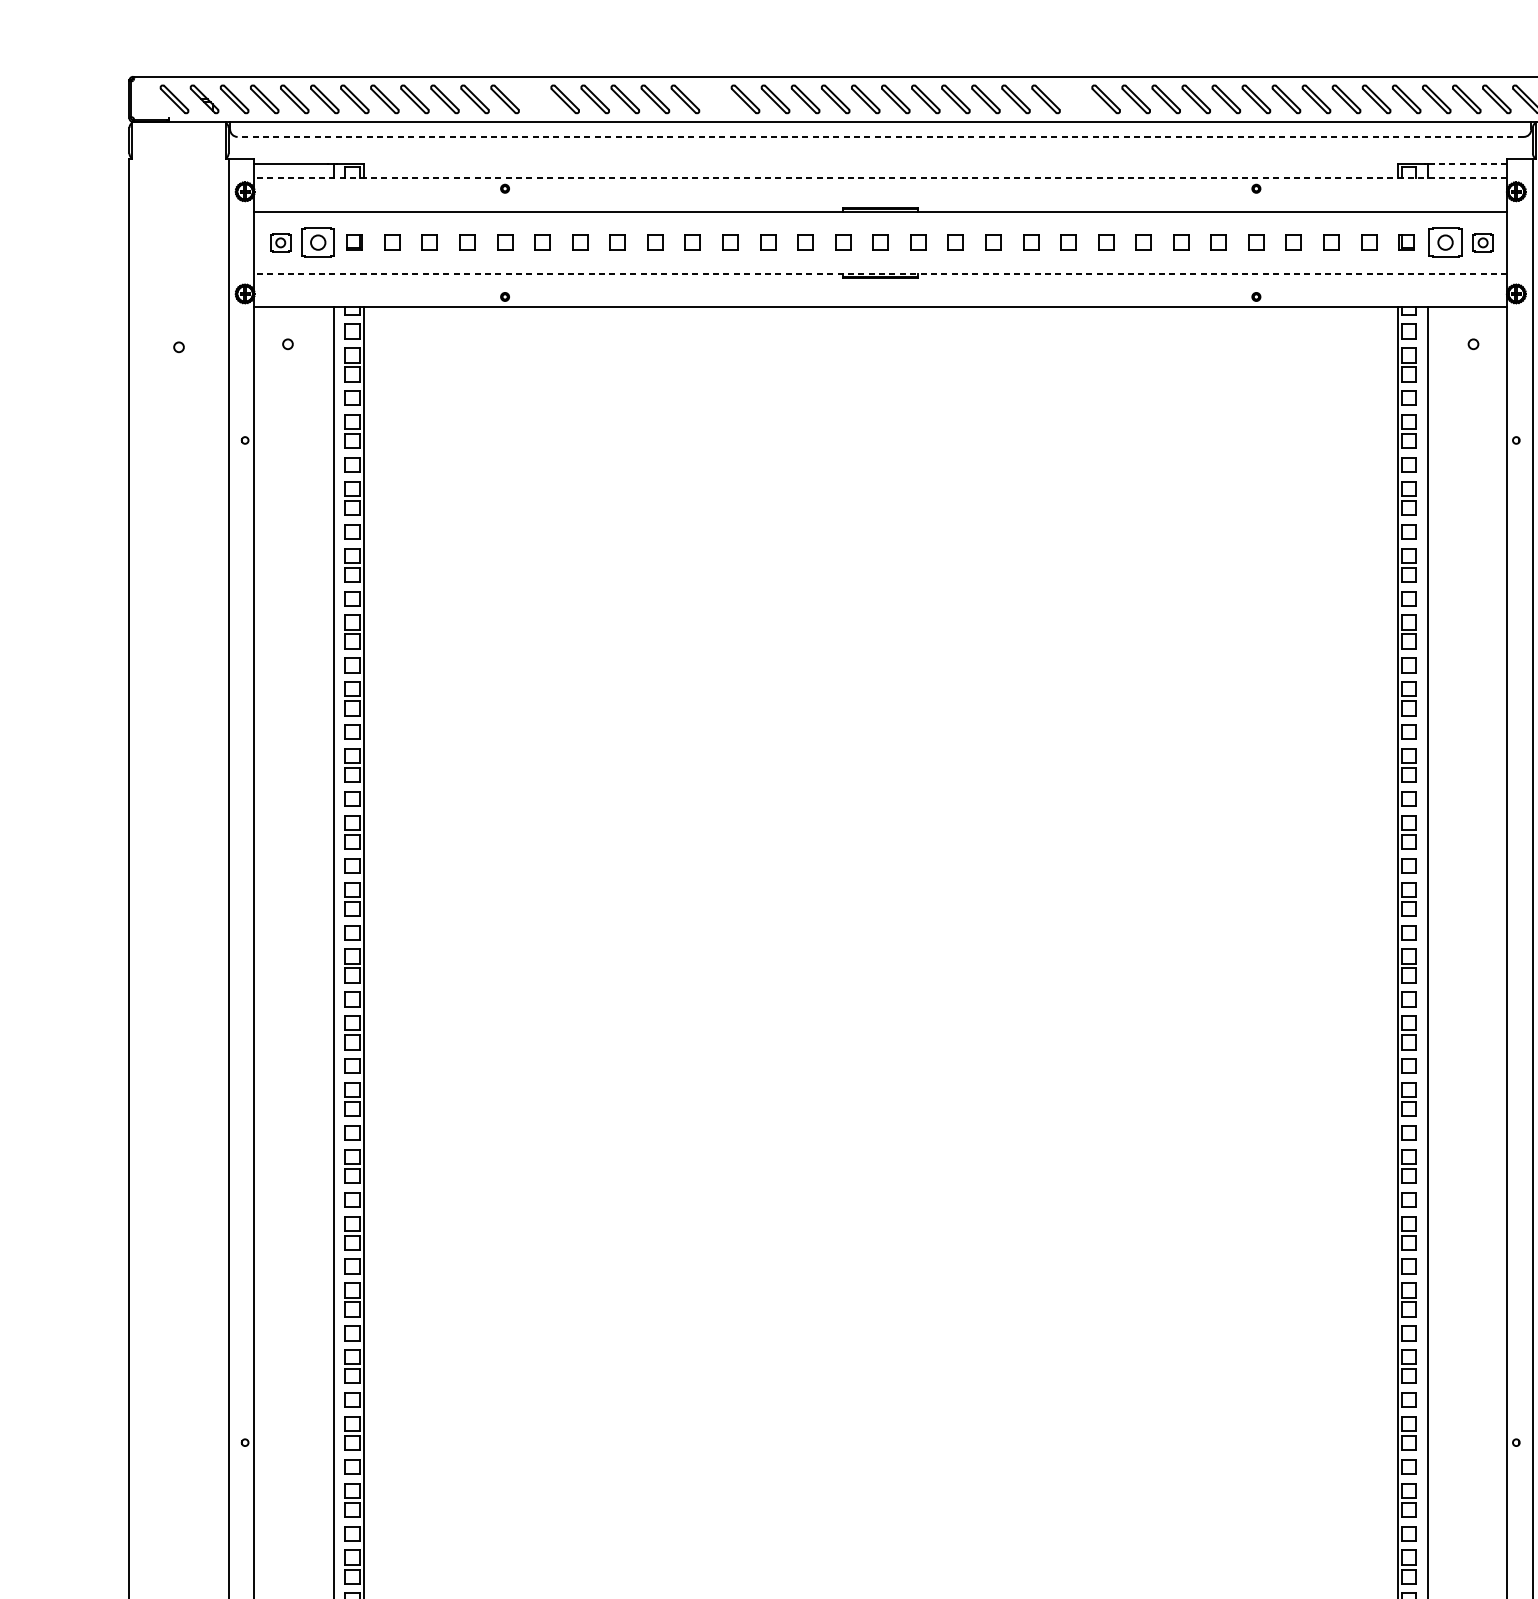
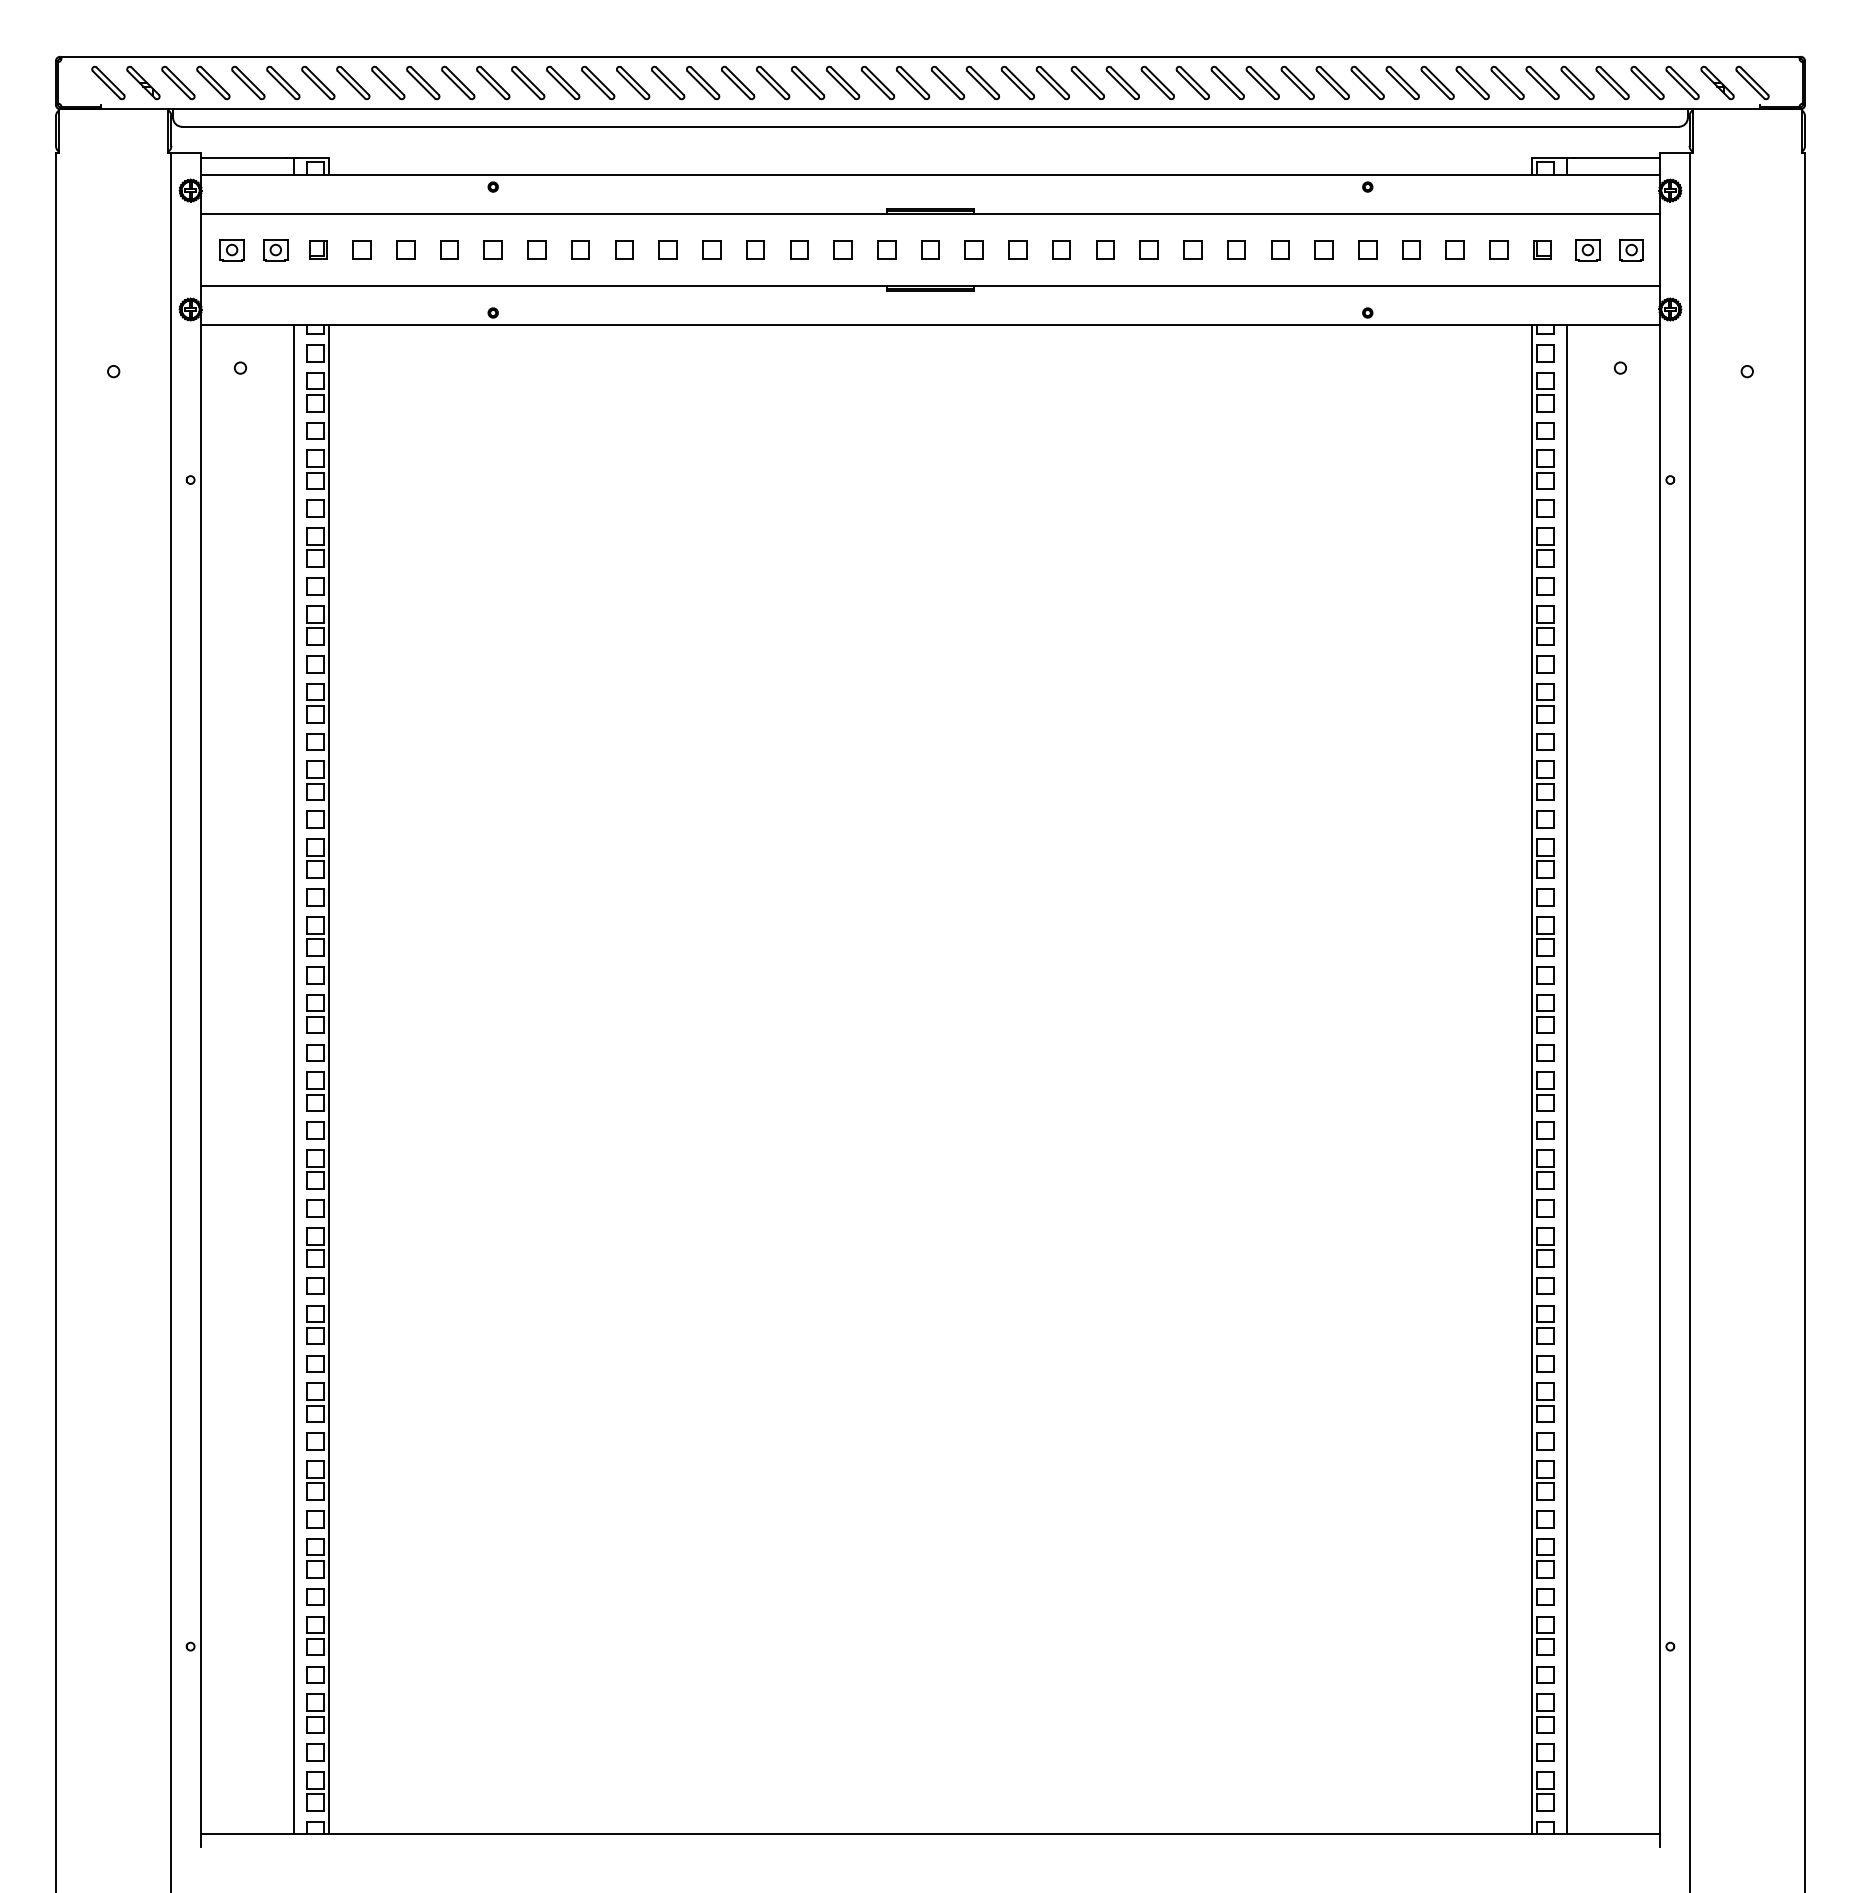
part: (535, 98) -> (528, 82), added
part: (715, 98) -> (738, 82), added
part: (1075, 98) -> (1157, 82), added
line: (880, 136) -> (930, 126), dashed -> solid
line: (1470, 164) -> (1616, 158), dashed -> solid
line: (880, 177) -> (930, 174), dashed -> solid
part: (318, 243) -> (275, 250), size x0.62
part: (1445, 243) -> (1587, 250), size x0.62
line: (880, 273) -> (930, 285), dashed -> solid

